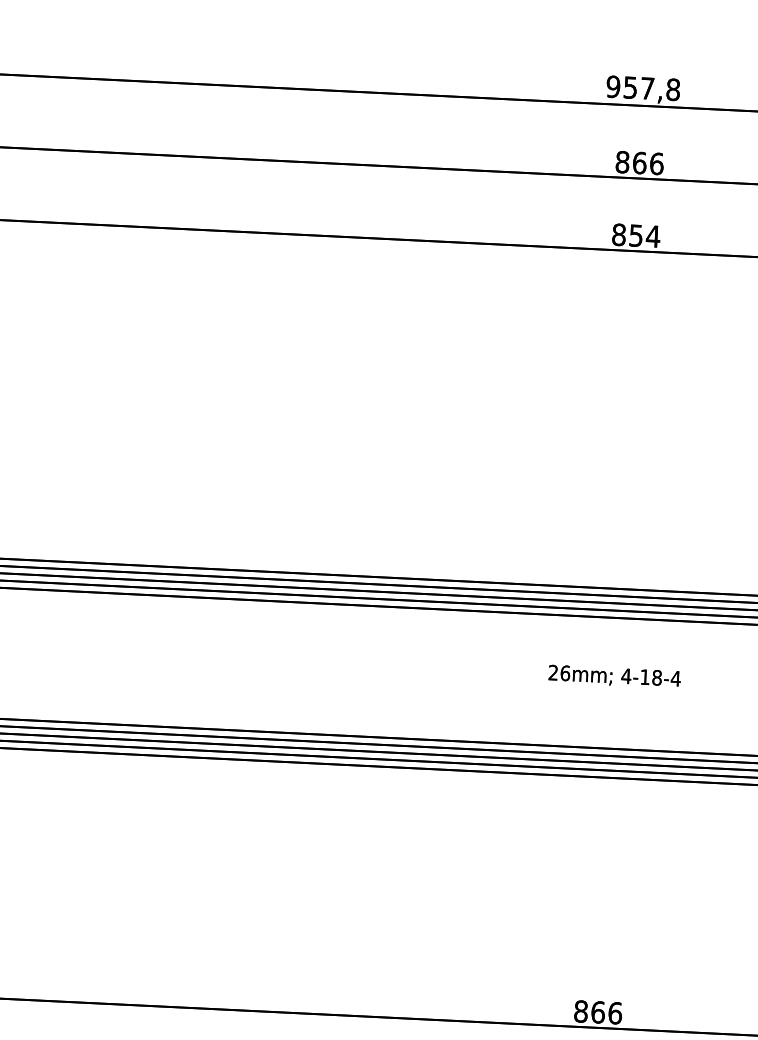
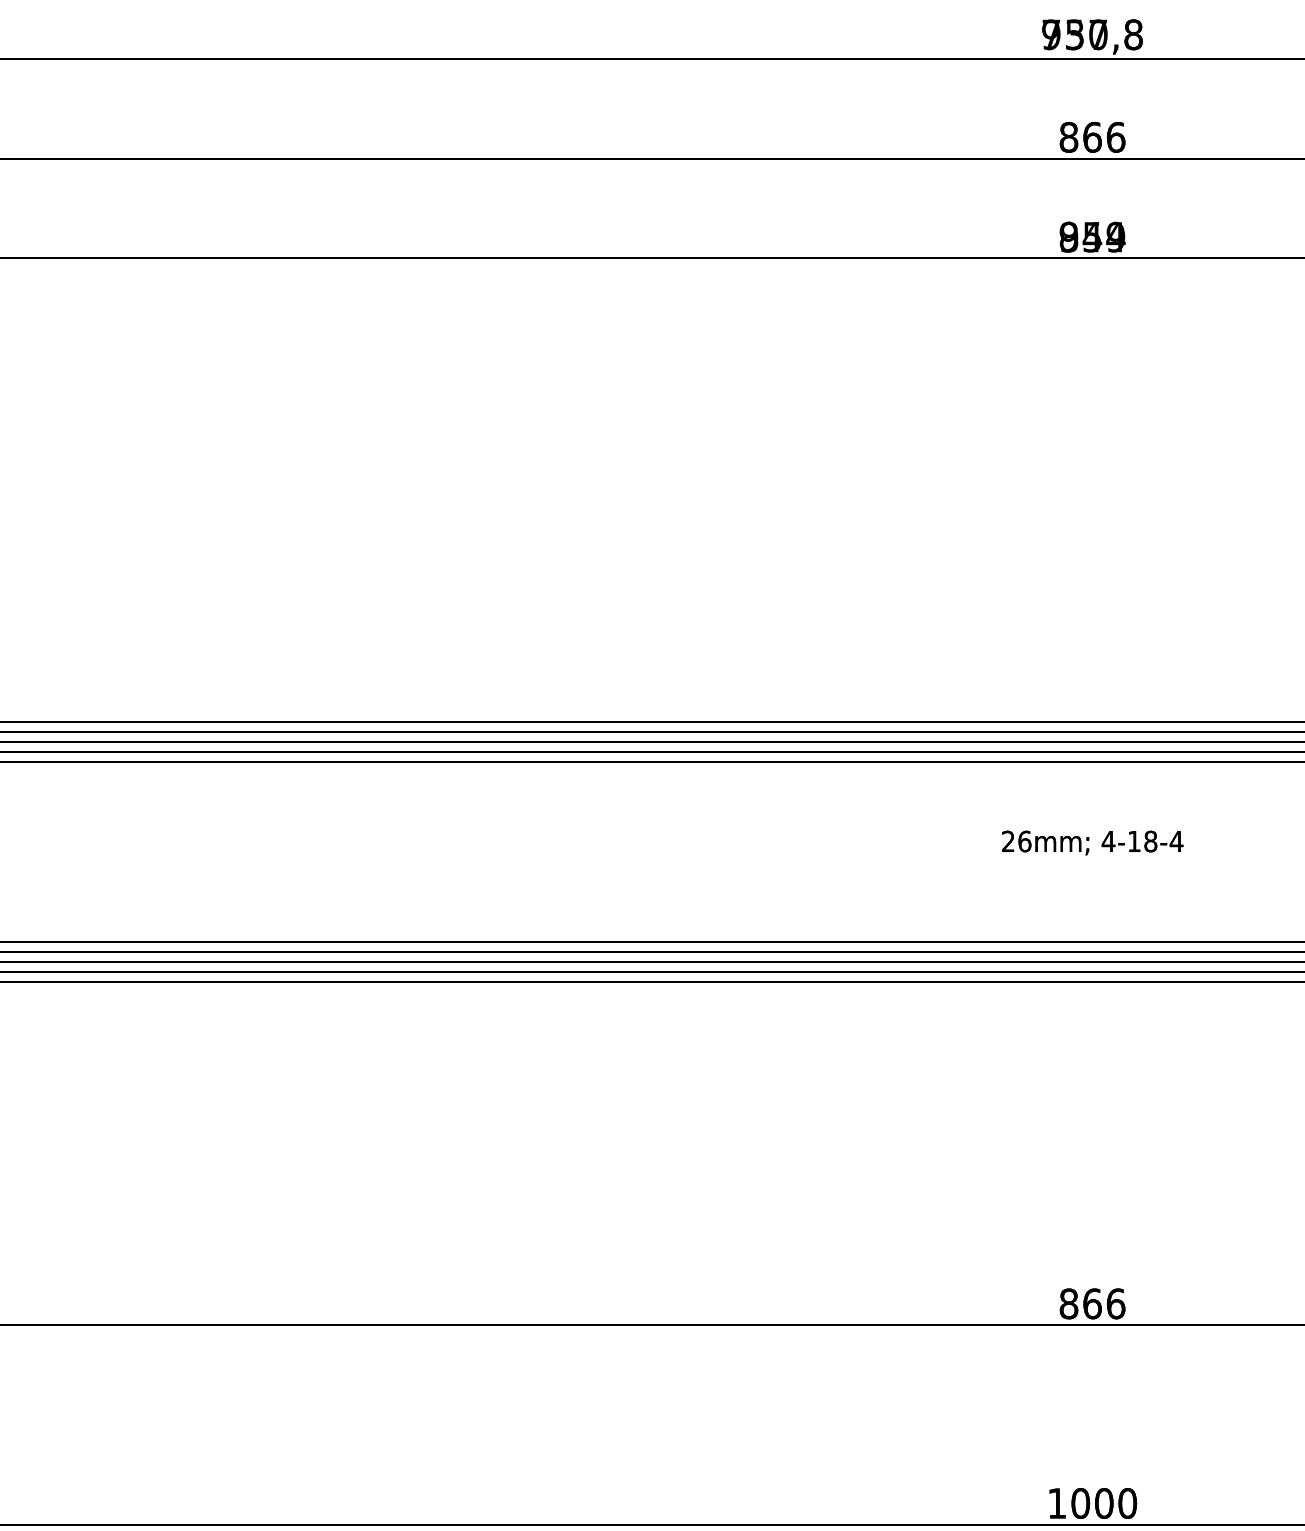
text: (630, 87) -> (1074, 34), 957,8 -> 730,8
text: (636, 235) -> (1092, 236), 854 -> 949

